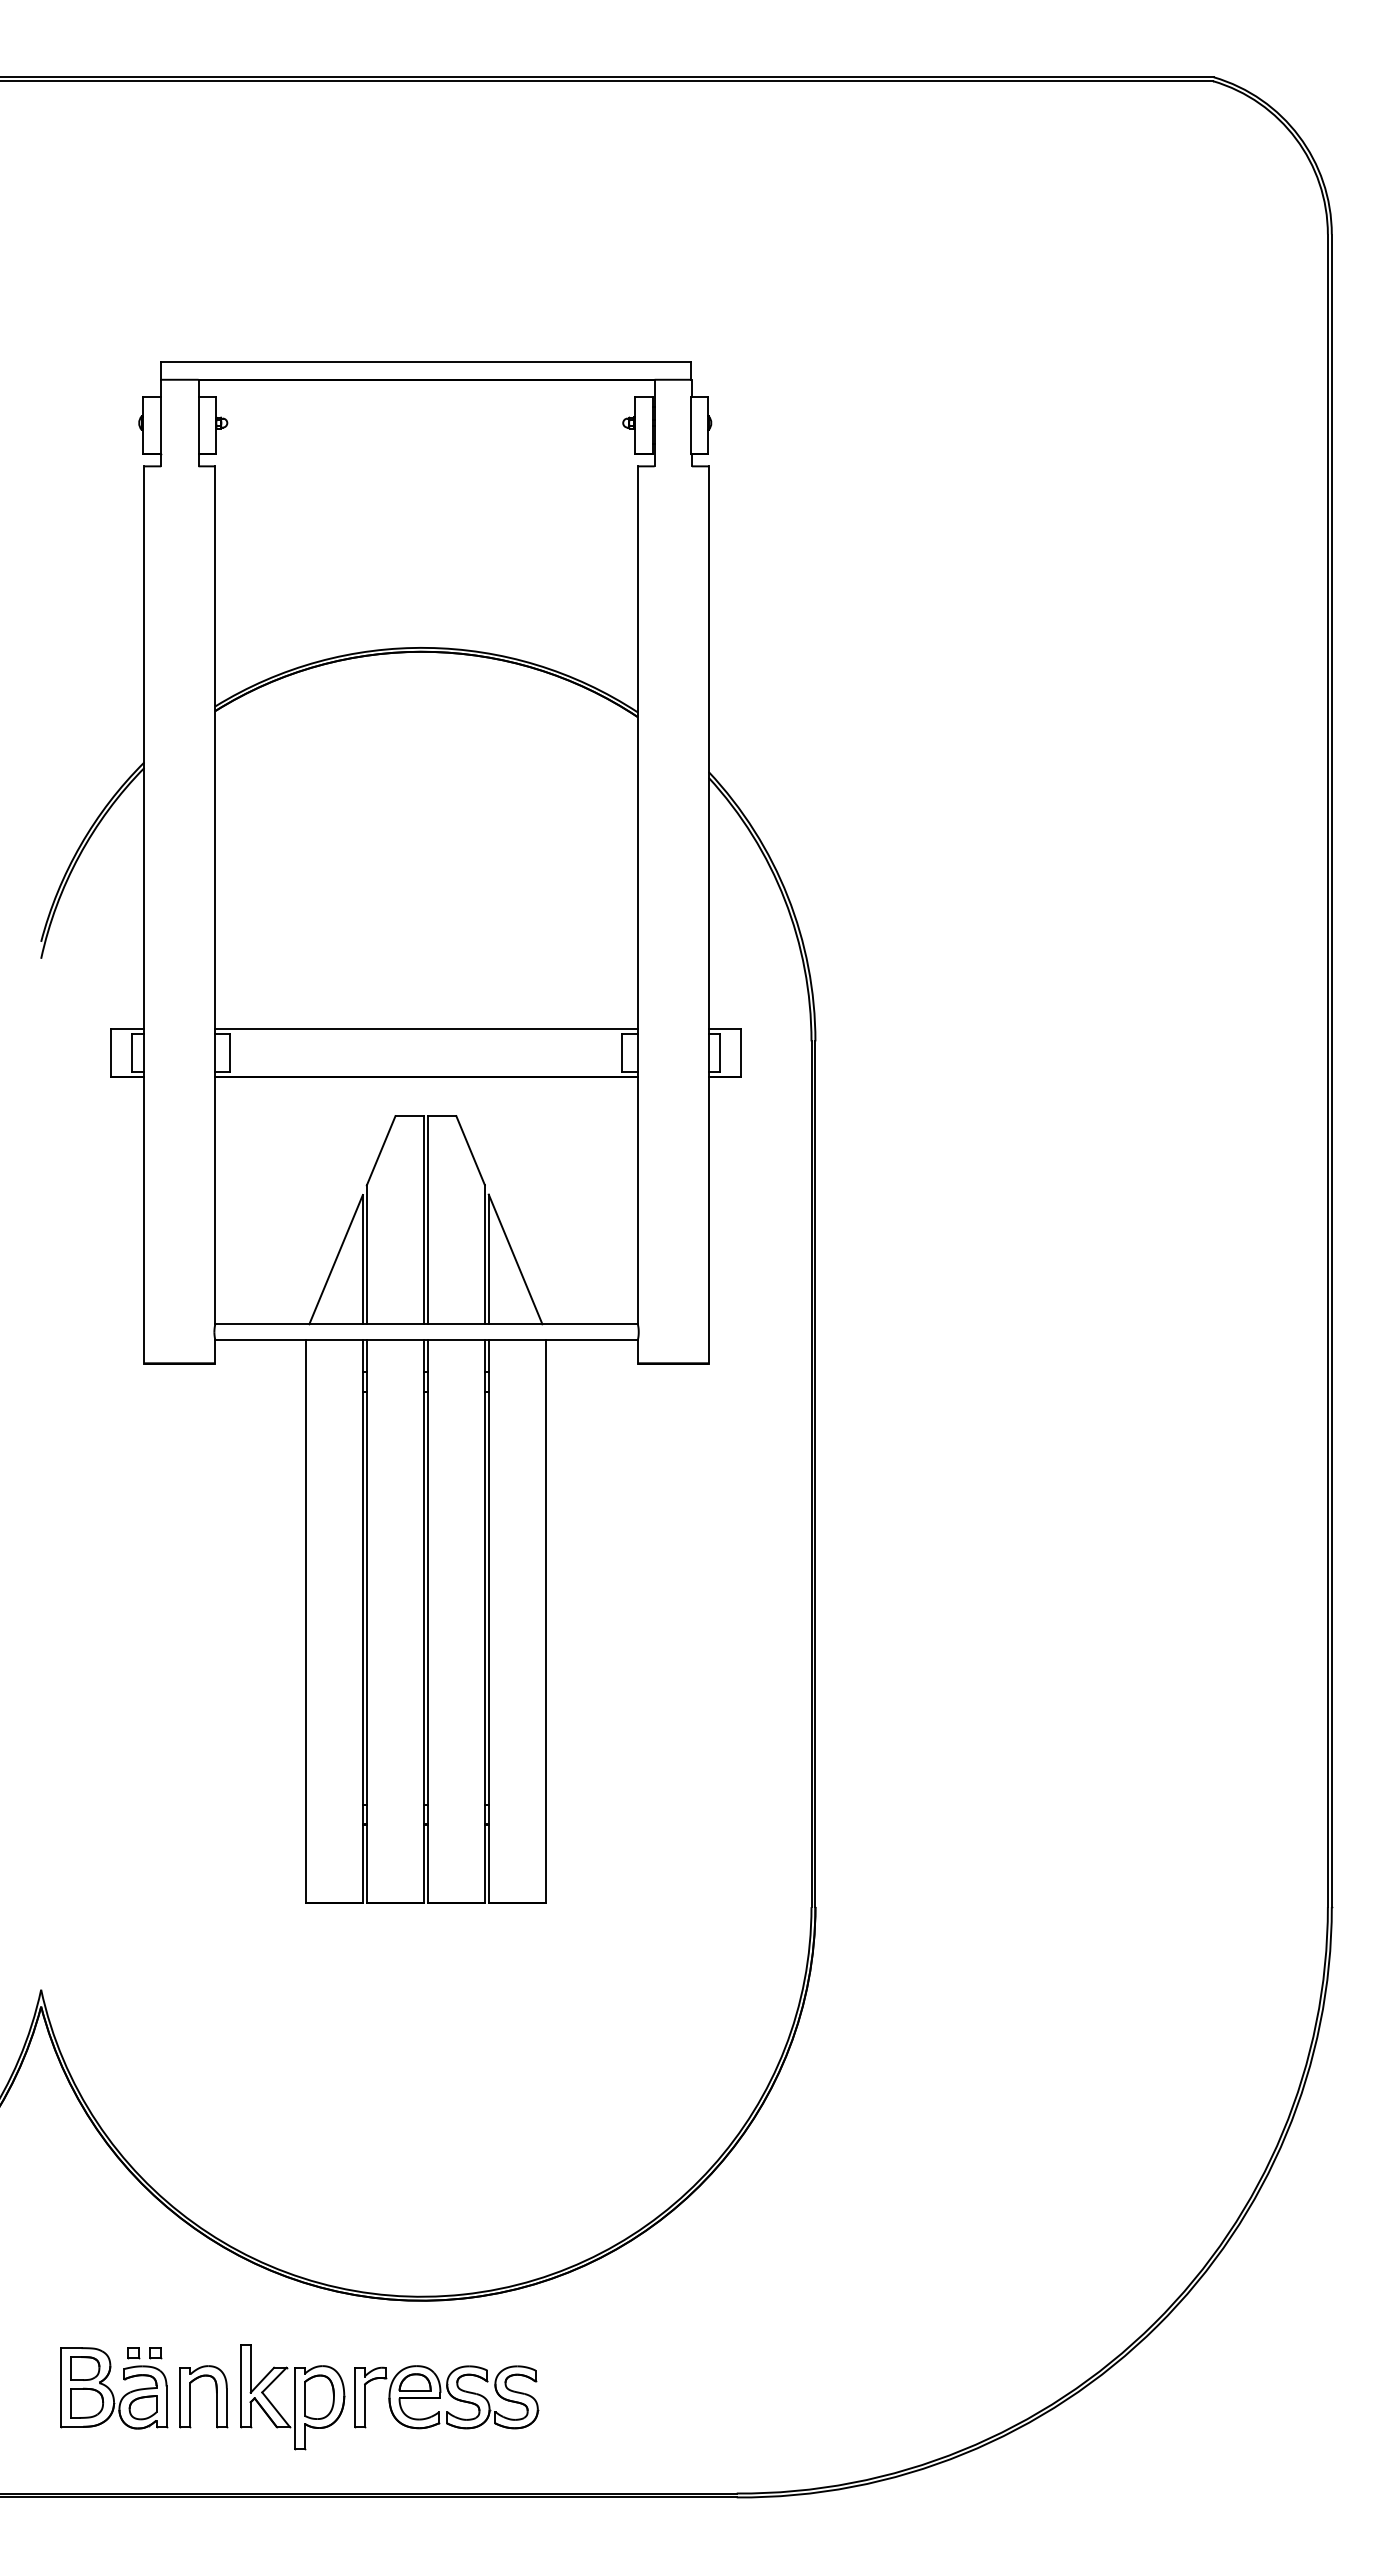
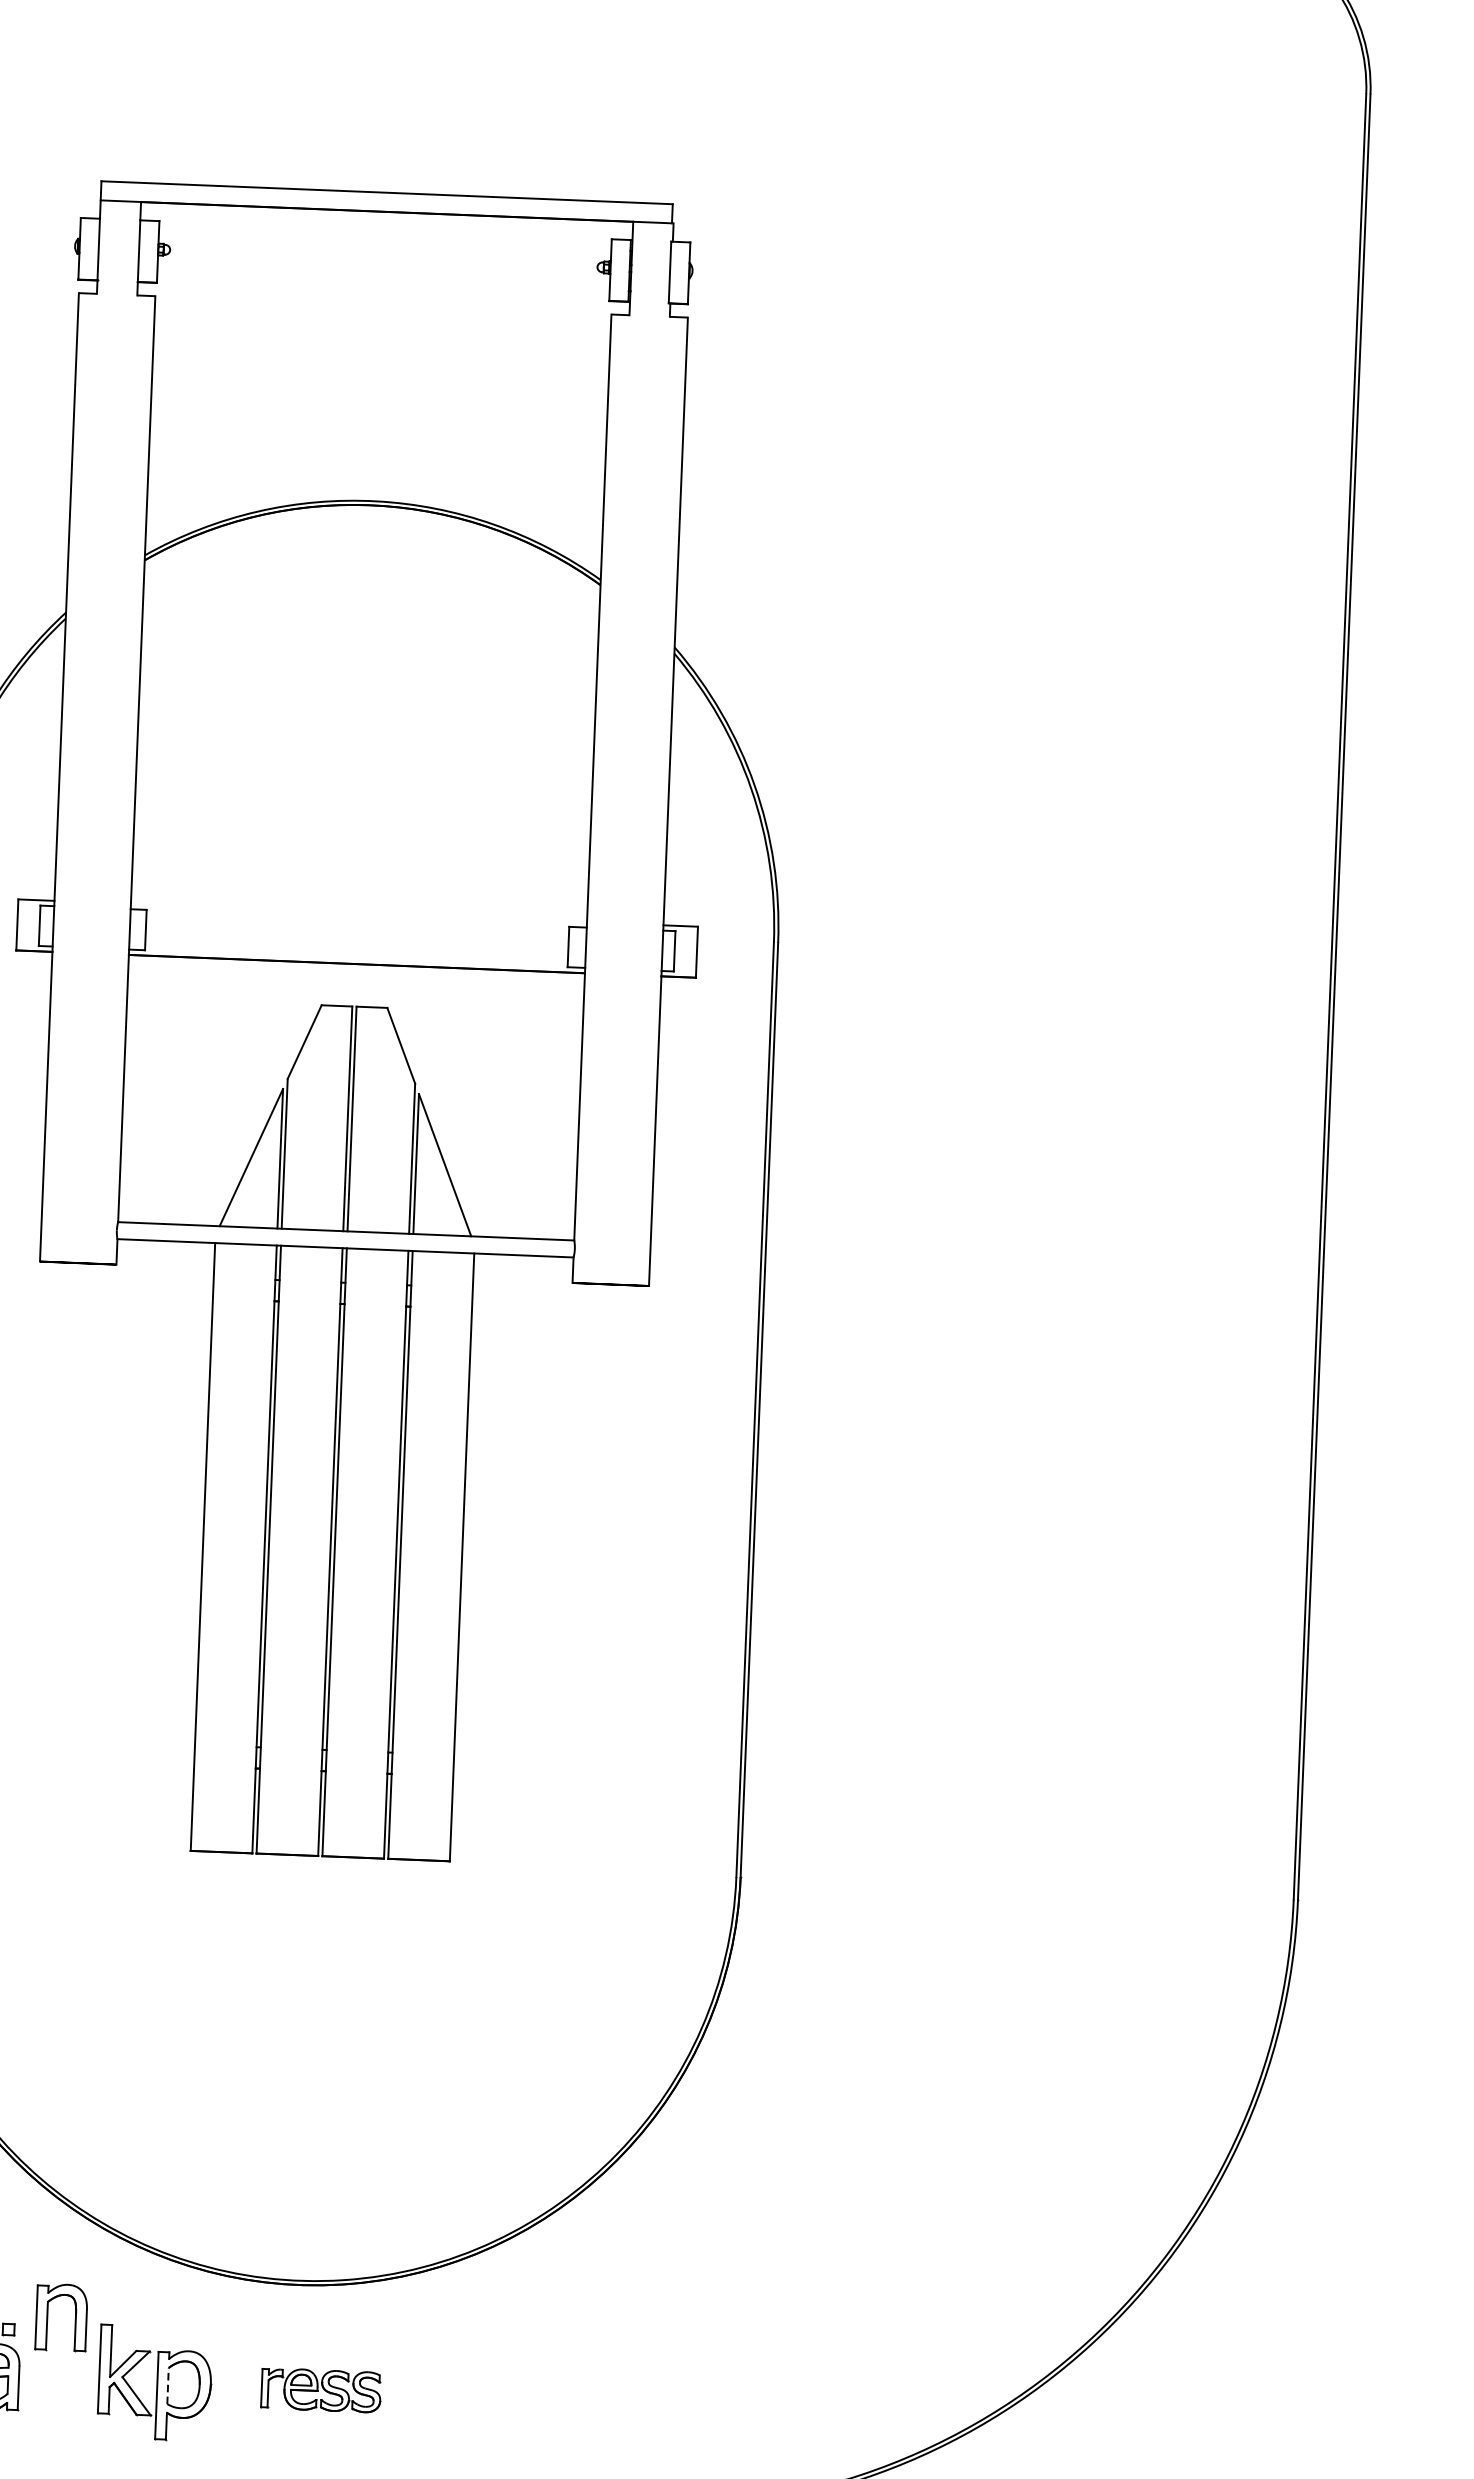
line: (426, 1029) -> (358, 913), removed
part: (190, 2396) -> (47, 2316), moved
part: (446, 2397) -> (321, 2390), size x0.6
line: (304, 2399) -> (167, 2386), solid -> dashed

